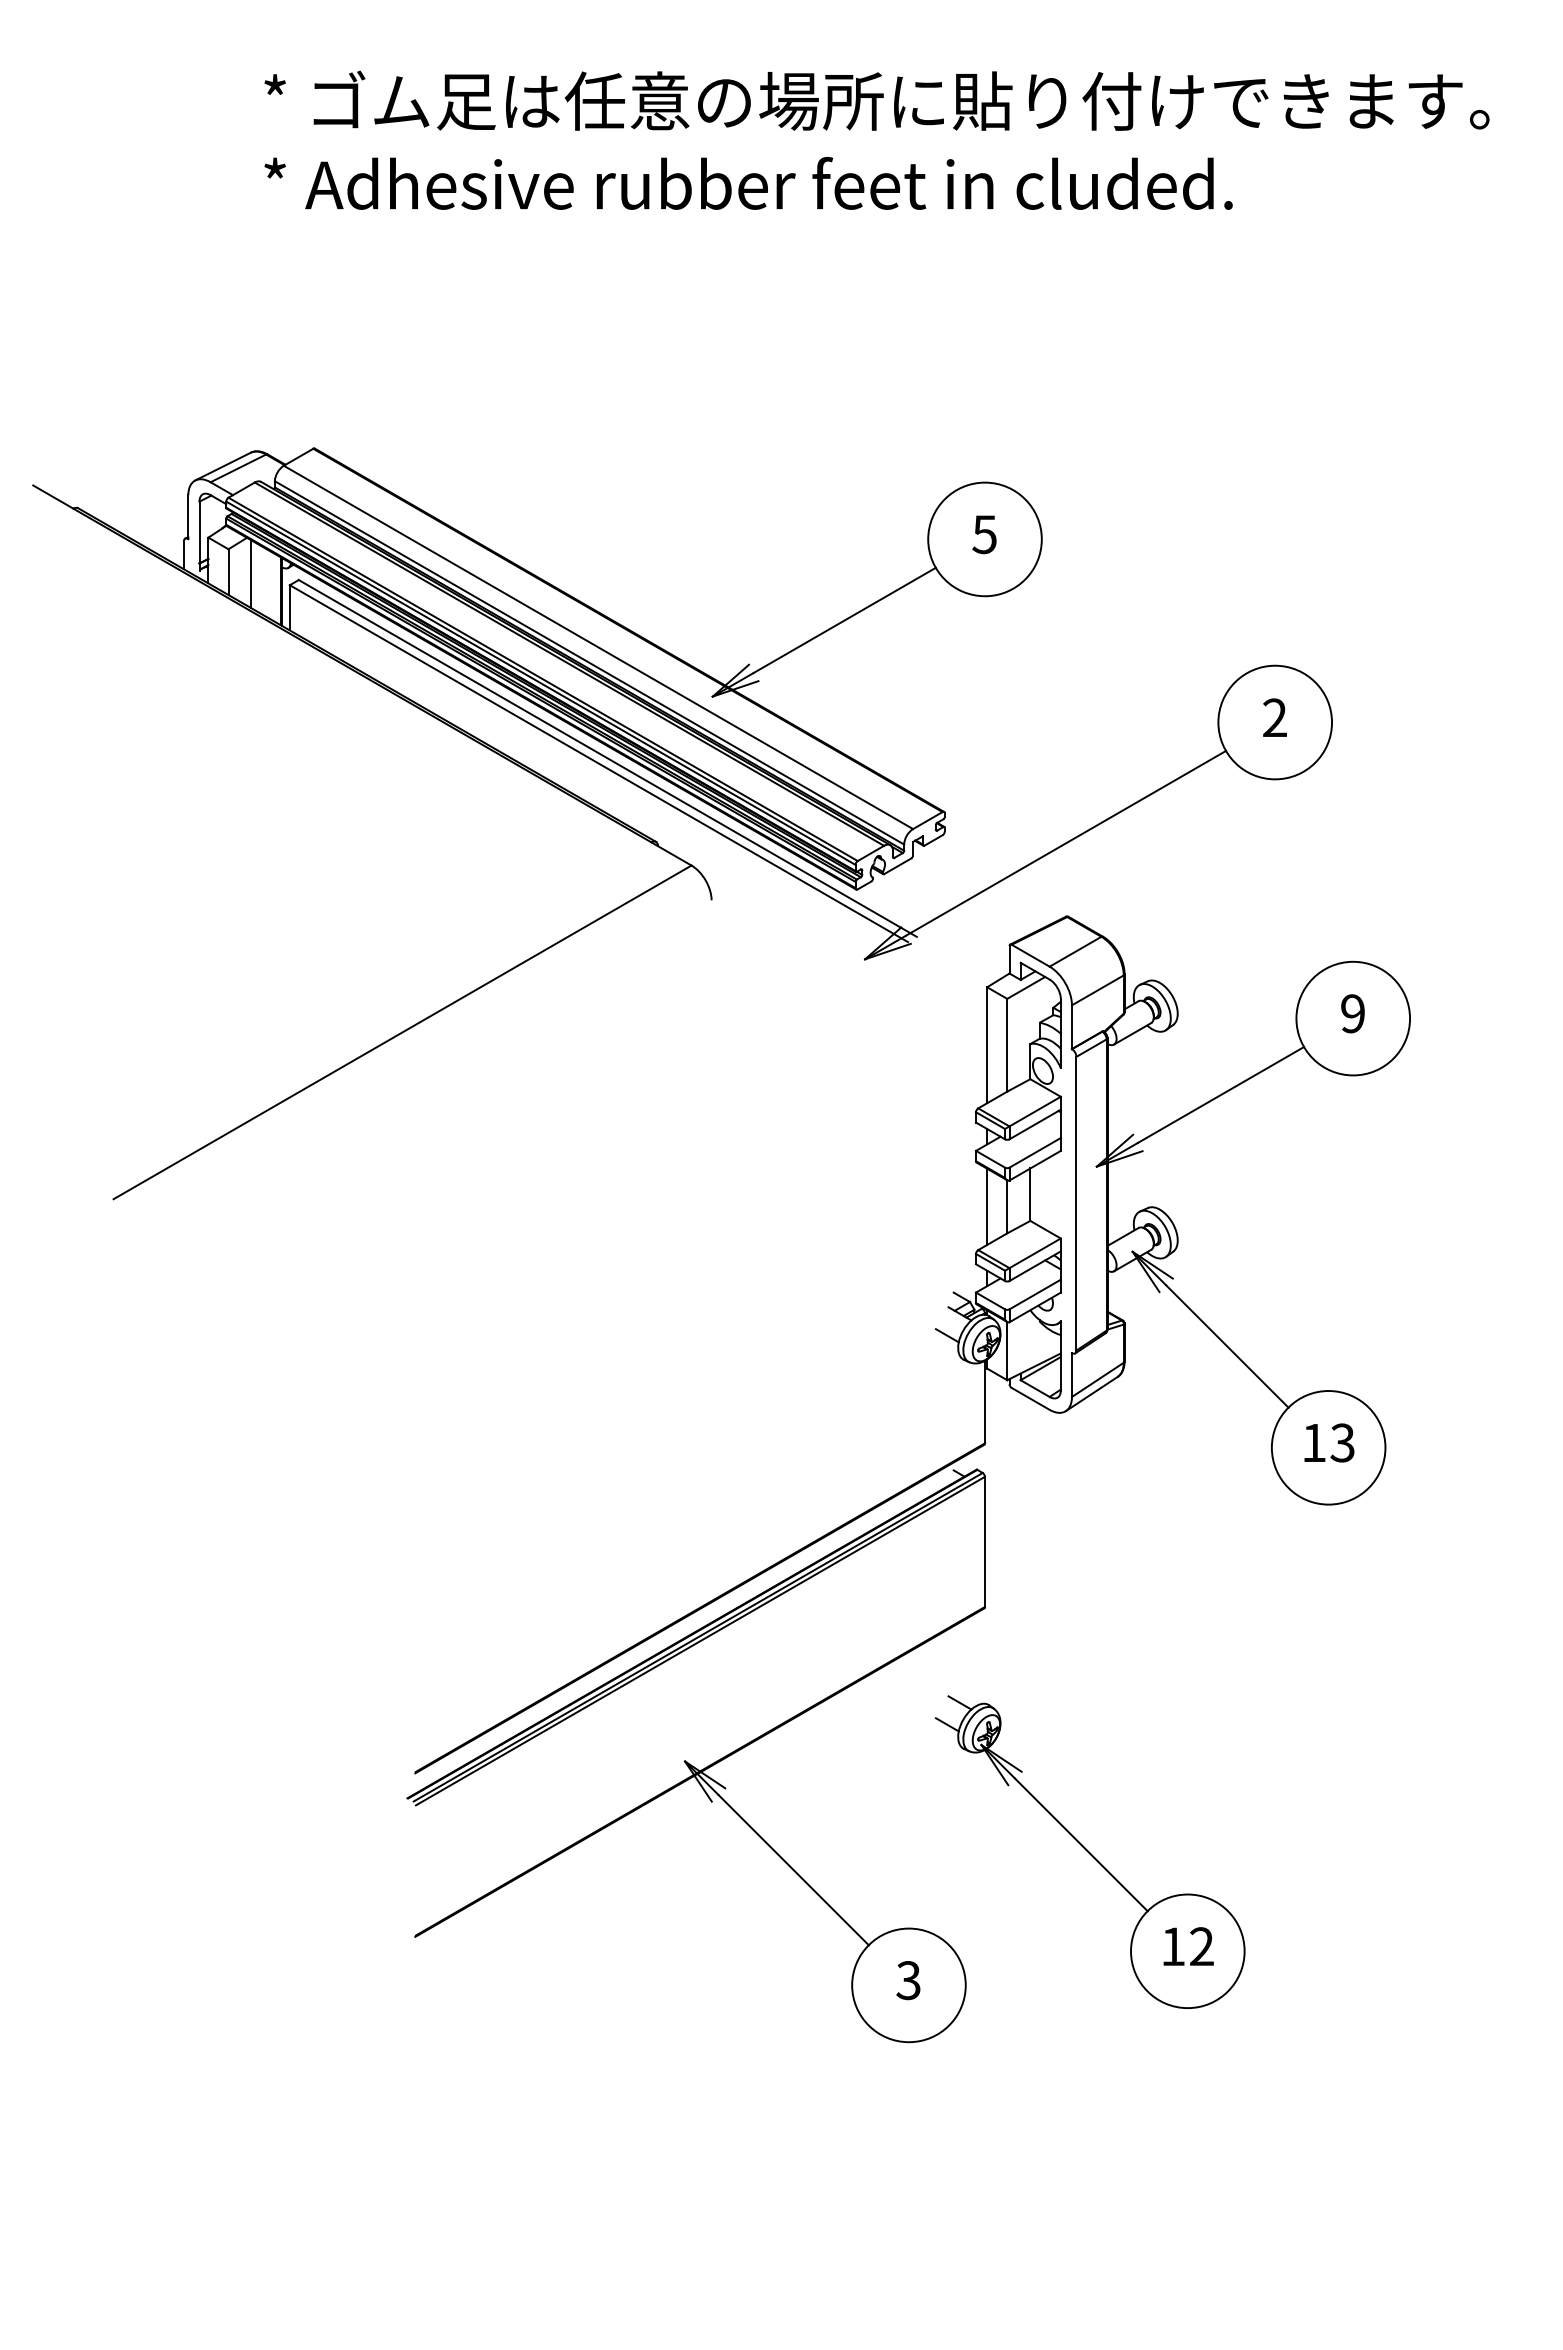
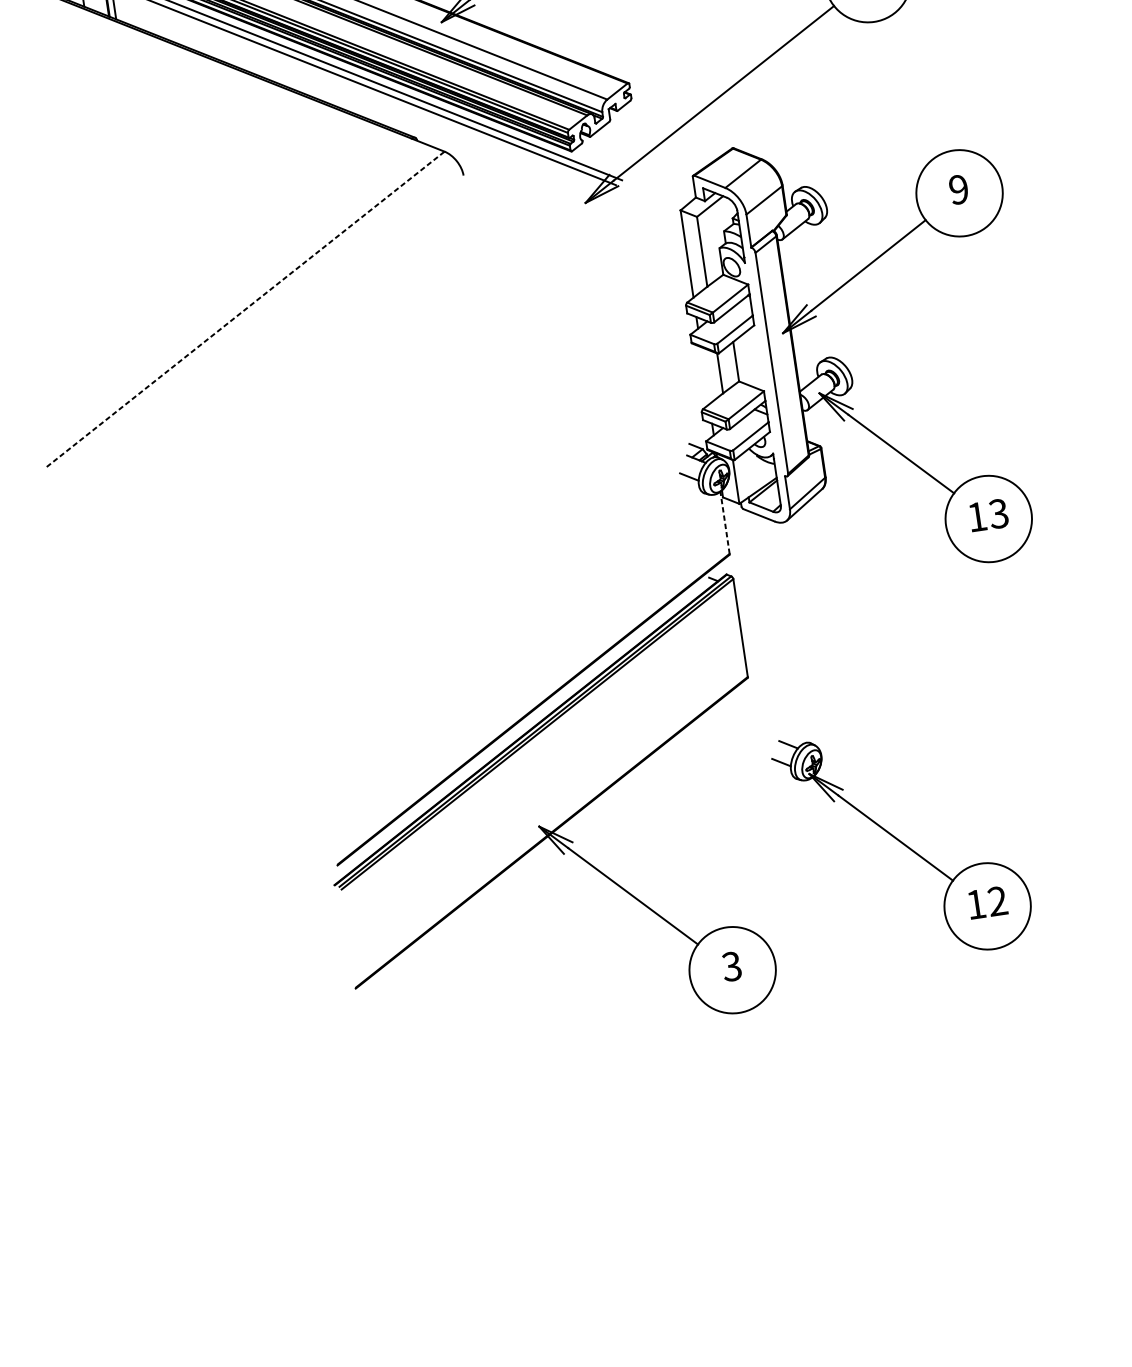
line: (402, 1032) -> (245, 309), solid -> dashed
line: (987, 1206) -> (705, 375), removed
line: (984, 1401) -> (724, 522), solid -> dashed
part: (1089, 1851) -> (902, 842), moved

